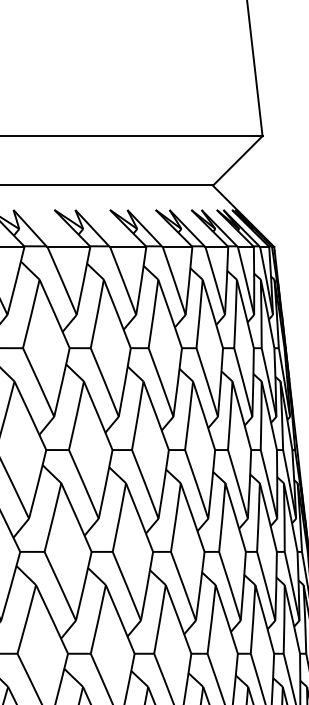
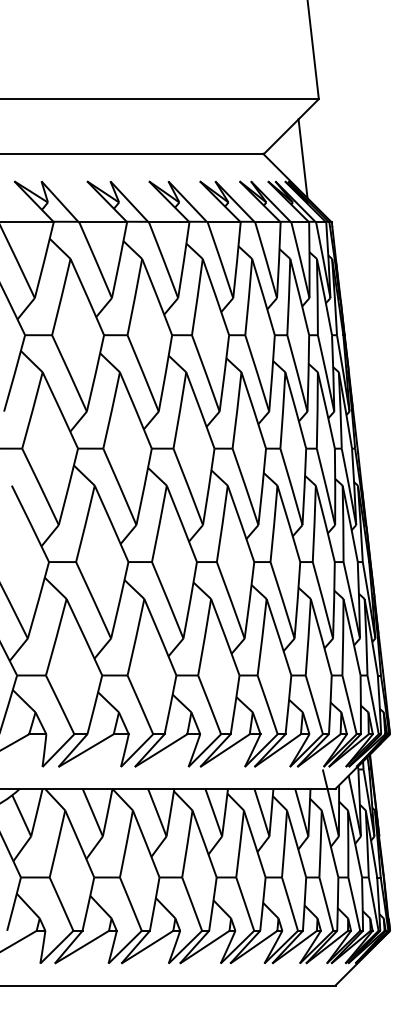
line: (247, 189) -> (302, 158), added

